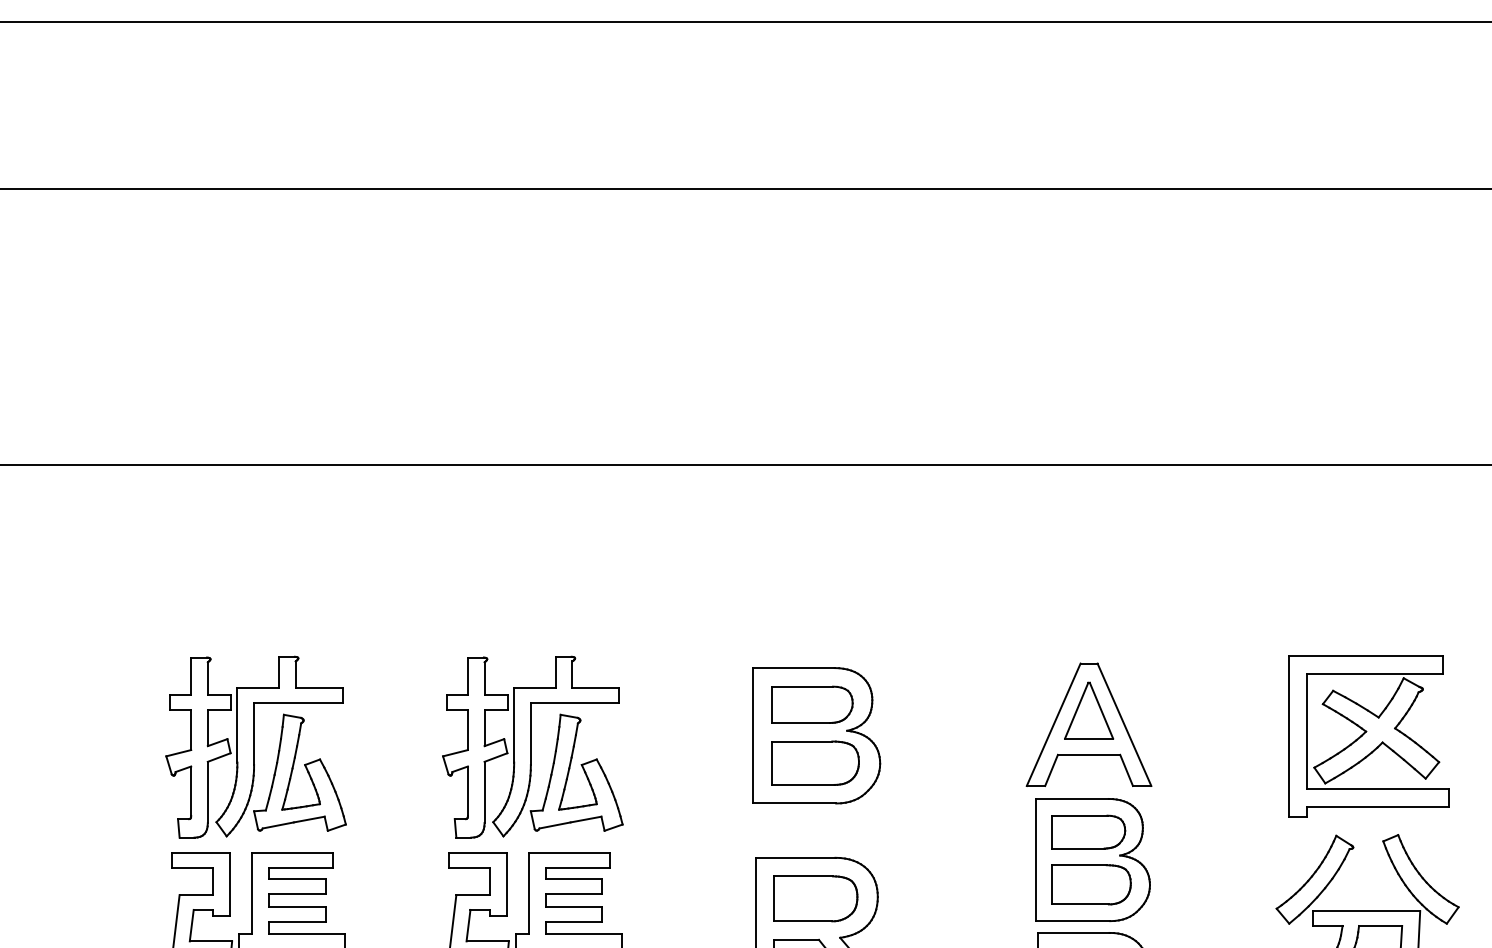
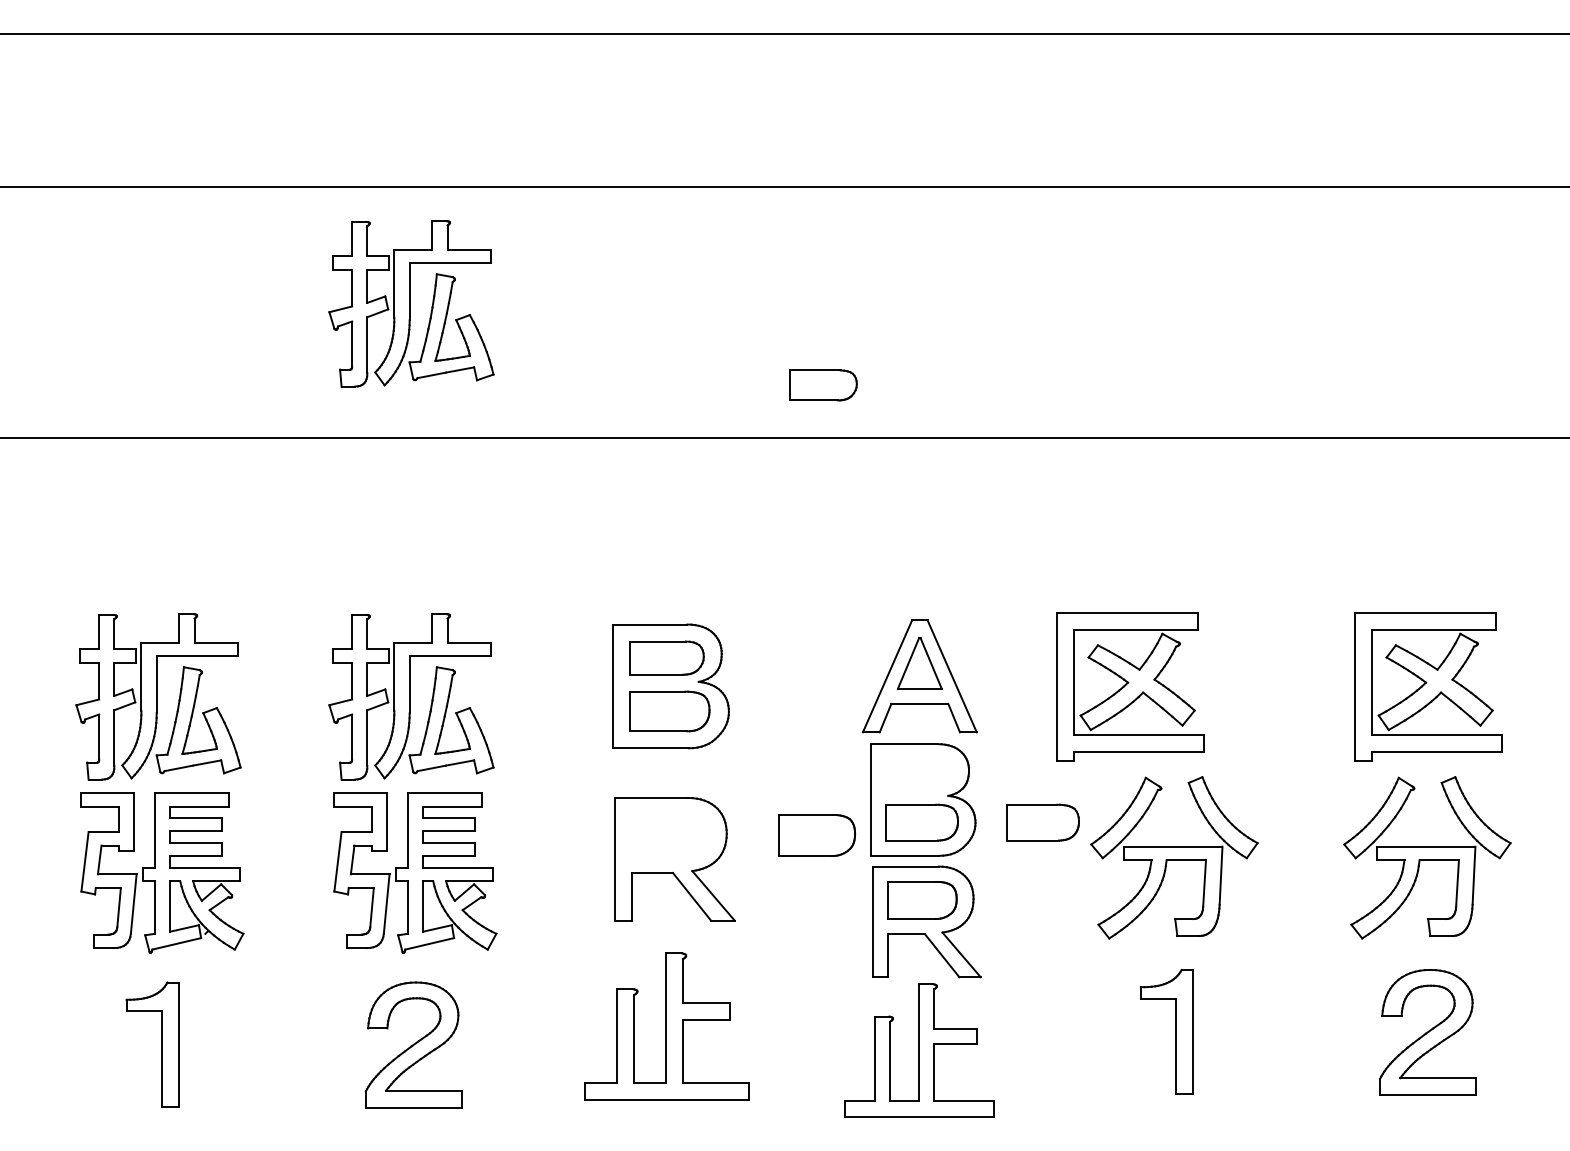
part: (532, 316) -> (411, 303), added
part: (1368, 735) -> (1130, 686), moved
part: (1088, 832) -> (823, 385), moved
part: (1223, 884) -> (1042, 822), added
part: (815, 898) -> (816, 835), moved

